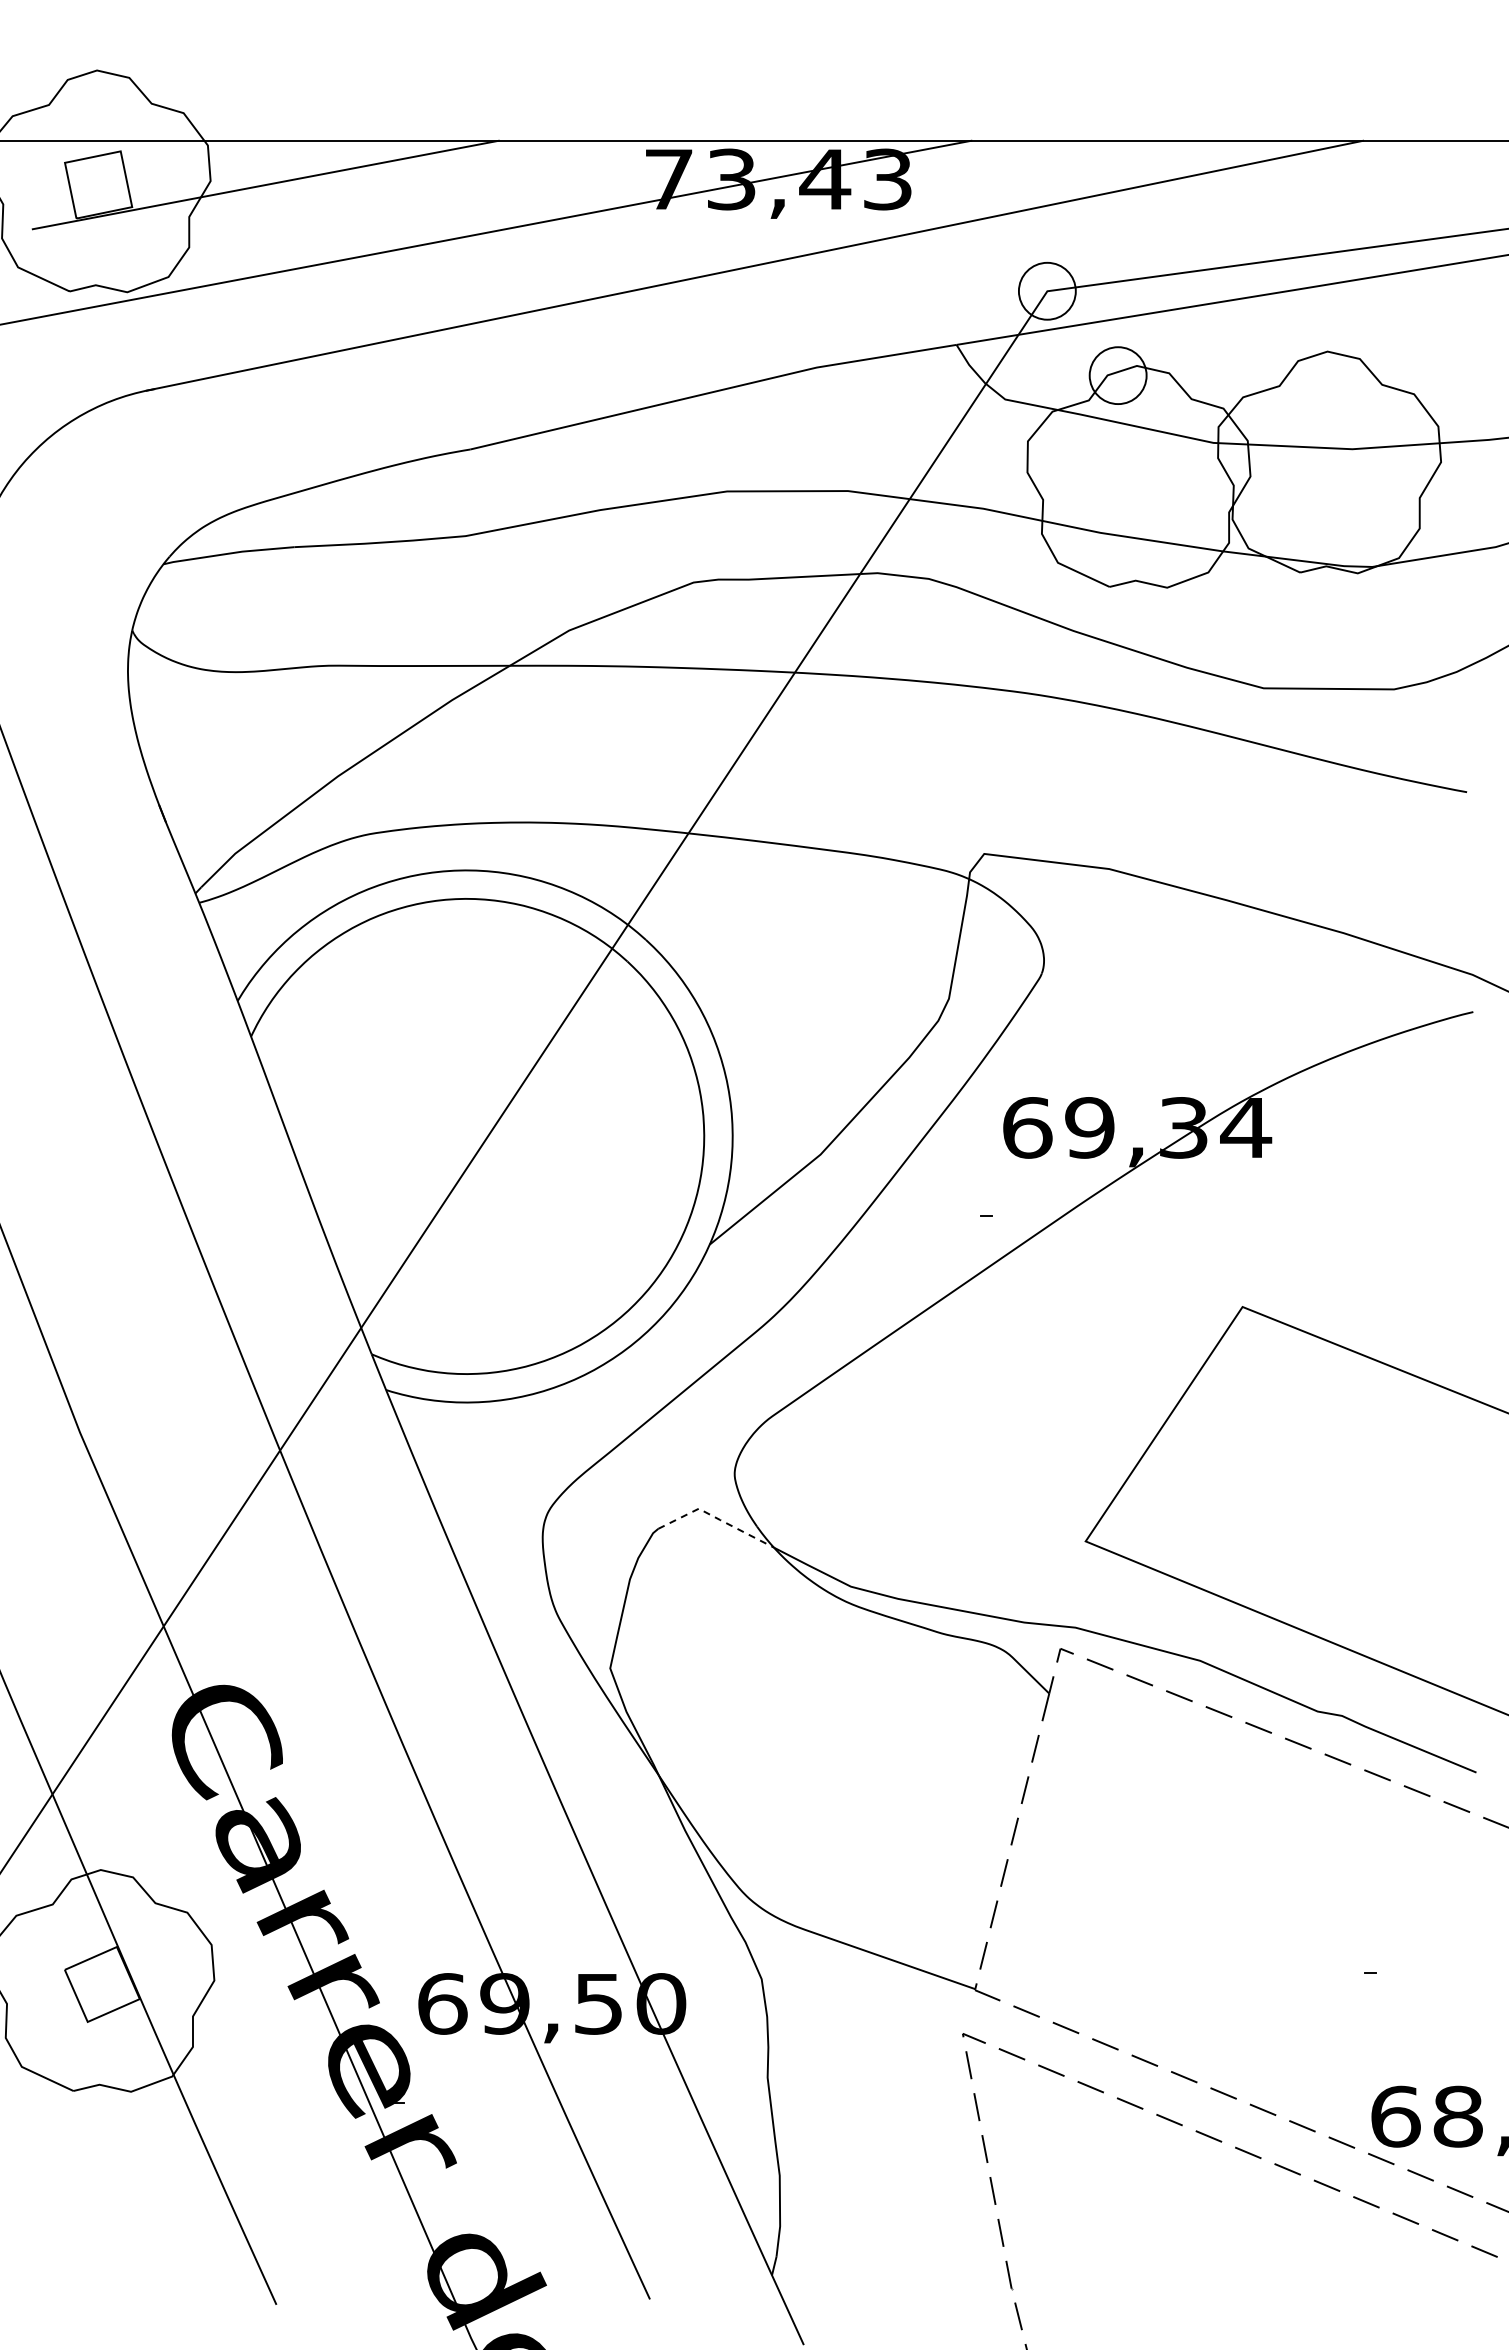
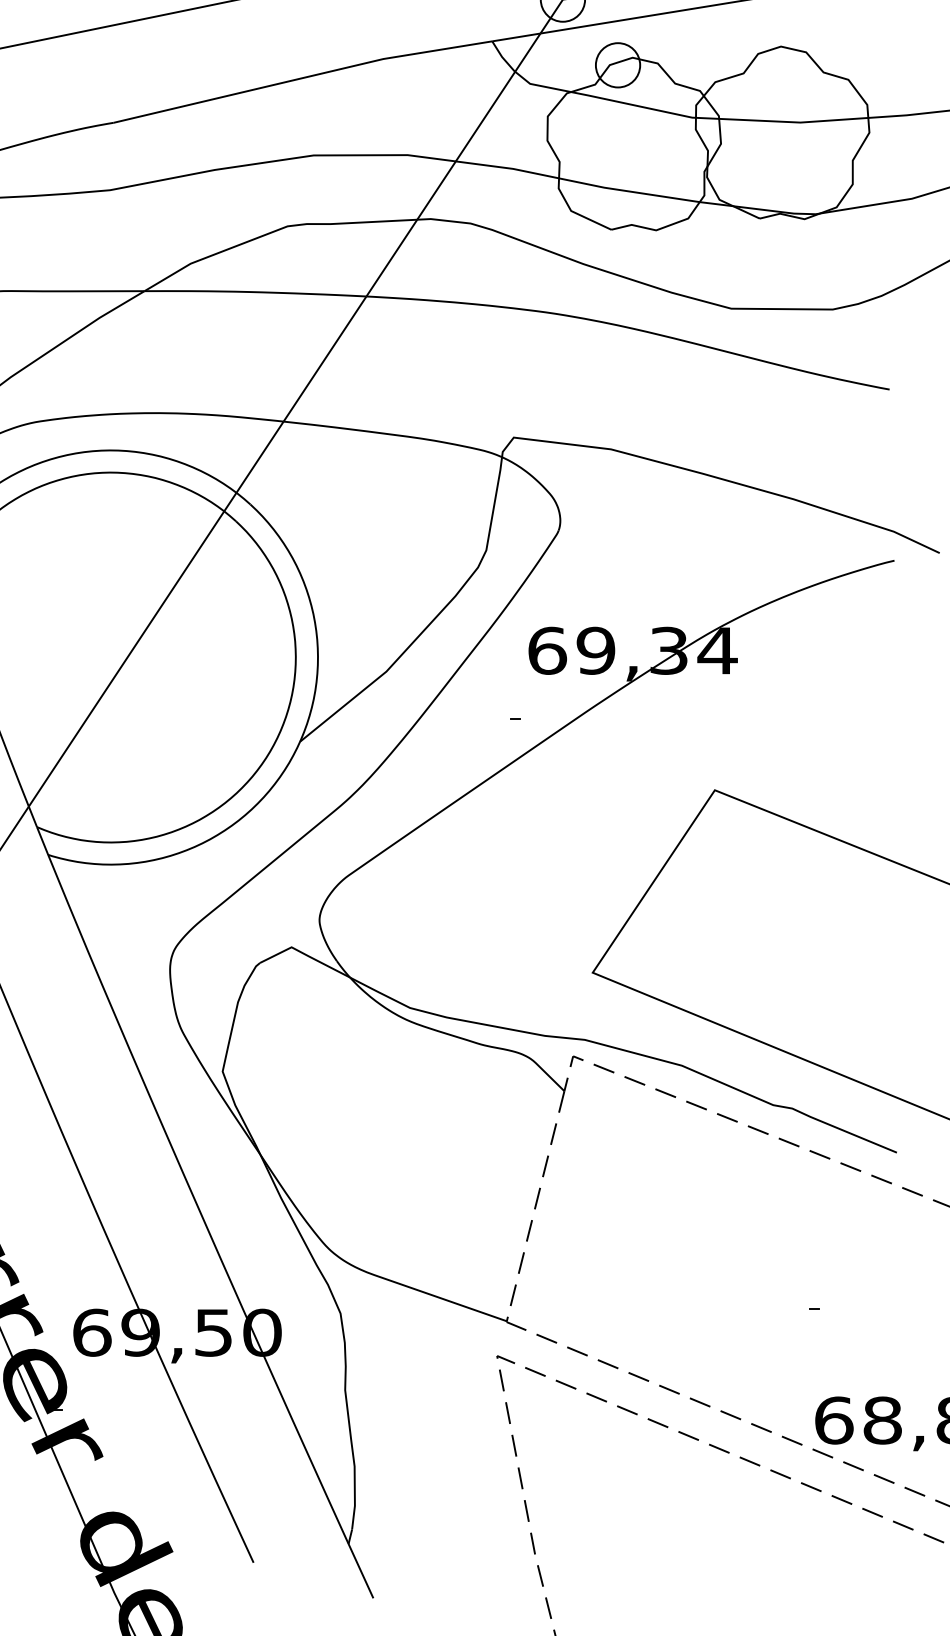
line: (715, 1517) -> (304, 954), dashed -> solid

